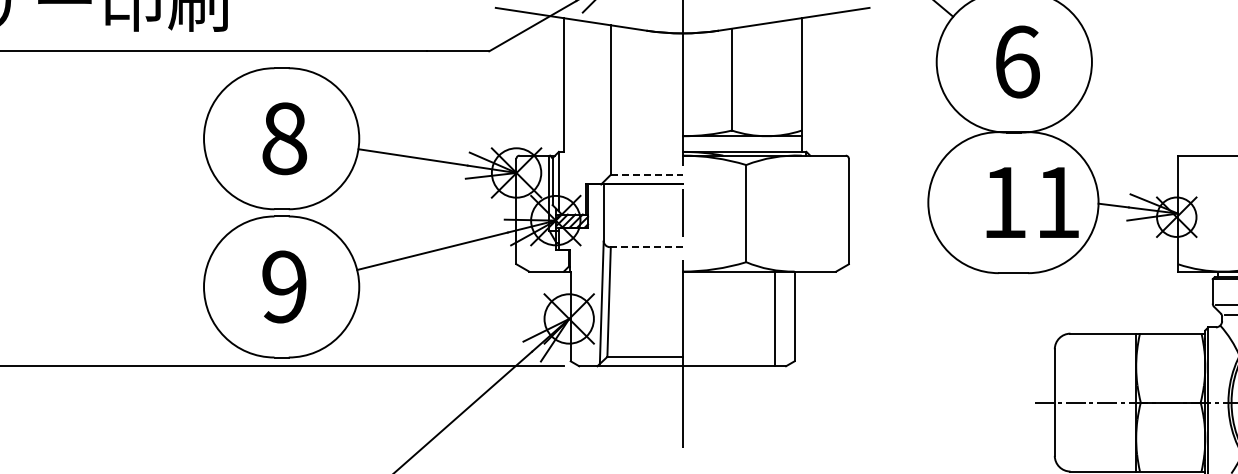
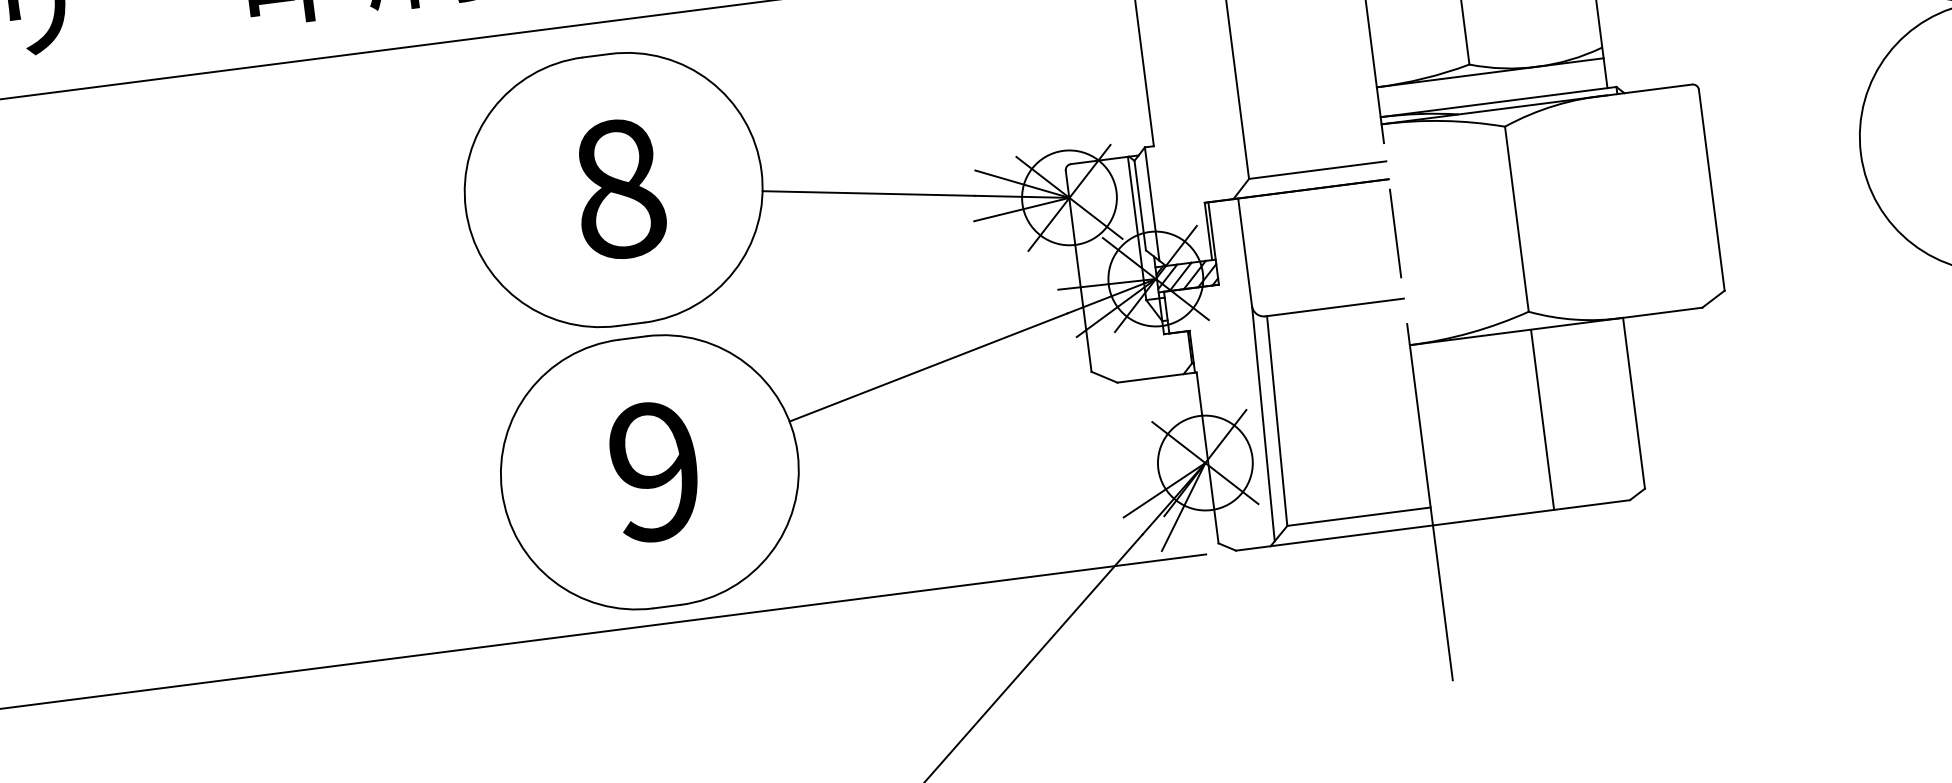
line: (647, 175) -> (1319, 170), dashed -> solid
line: (646, 247) -> (1335, 308), dashed -> solid
line: (775, 319) -> (1543, 420), moved

